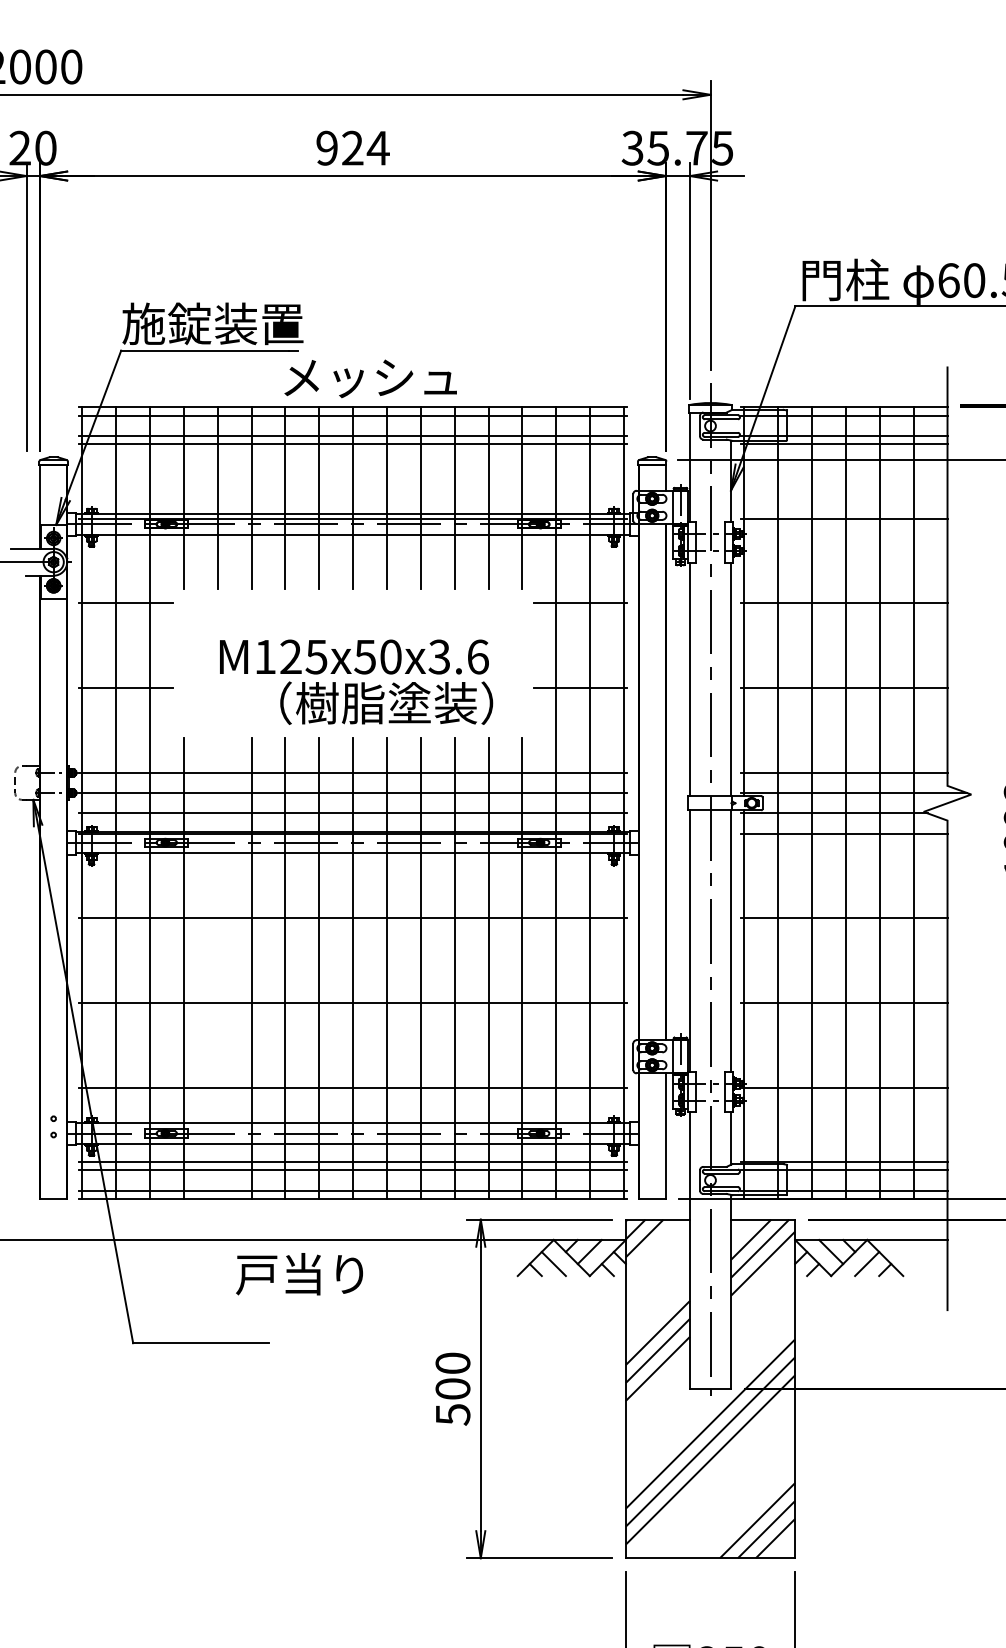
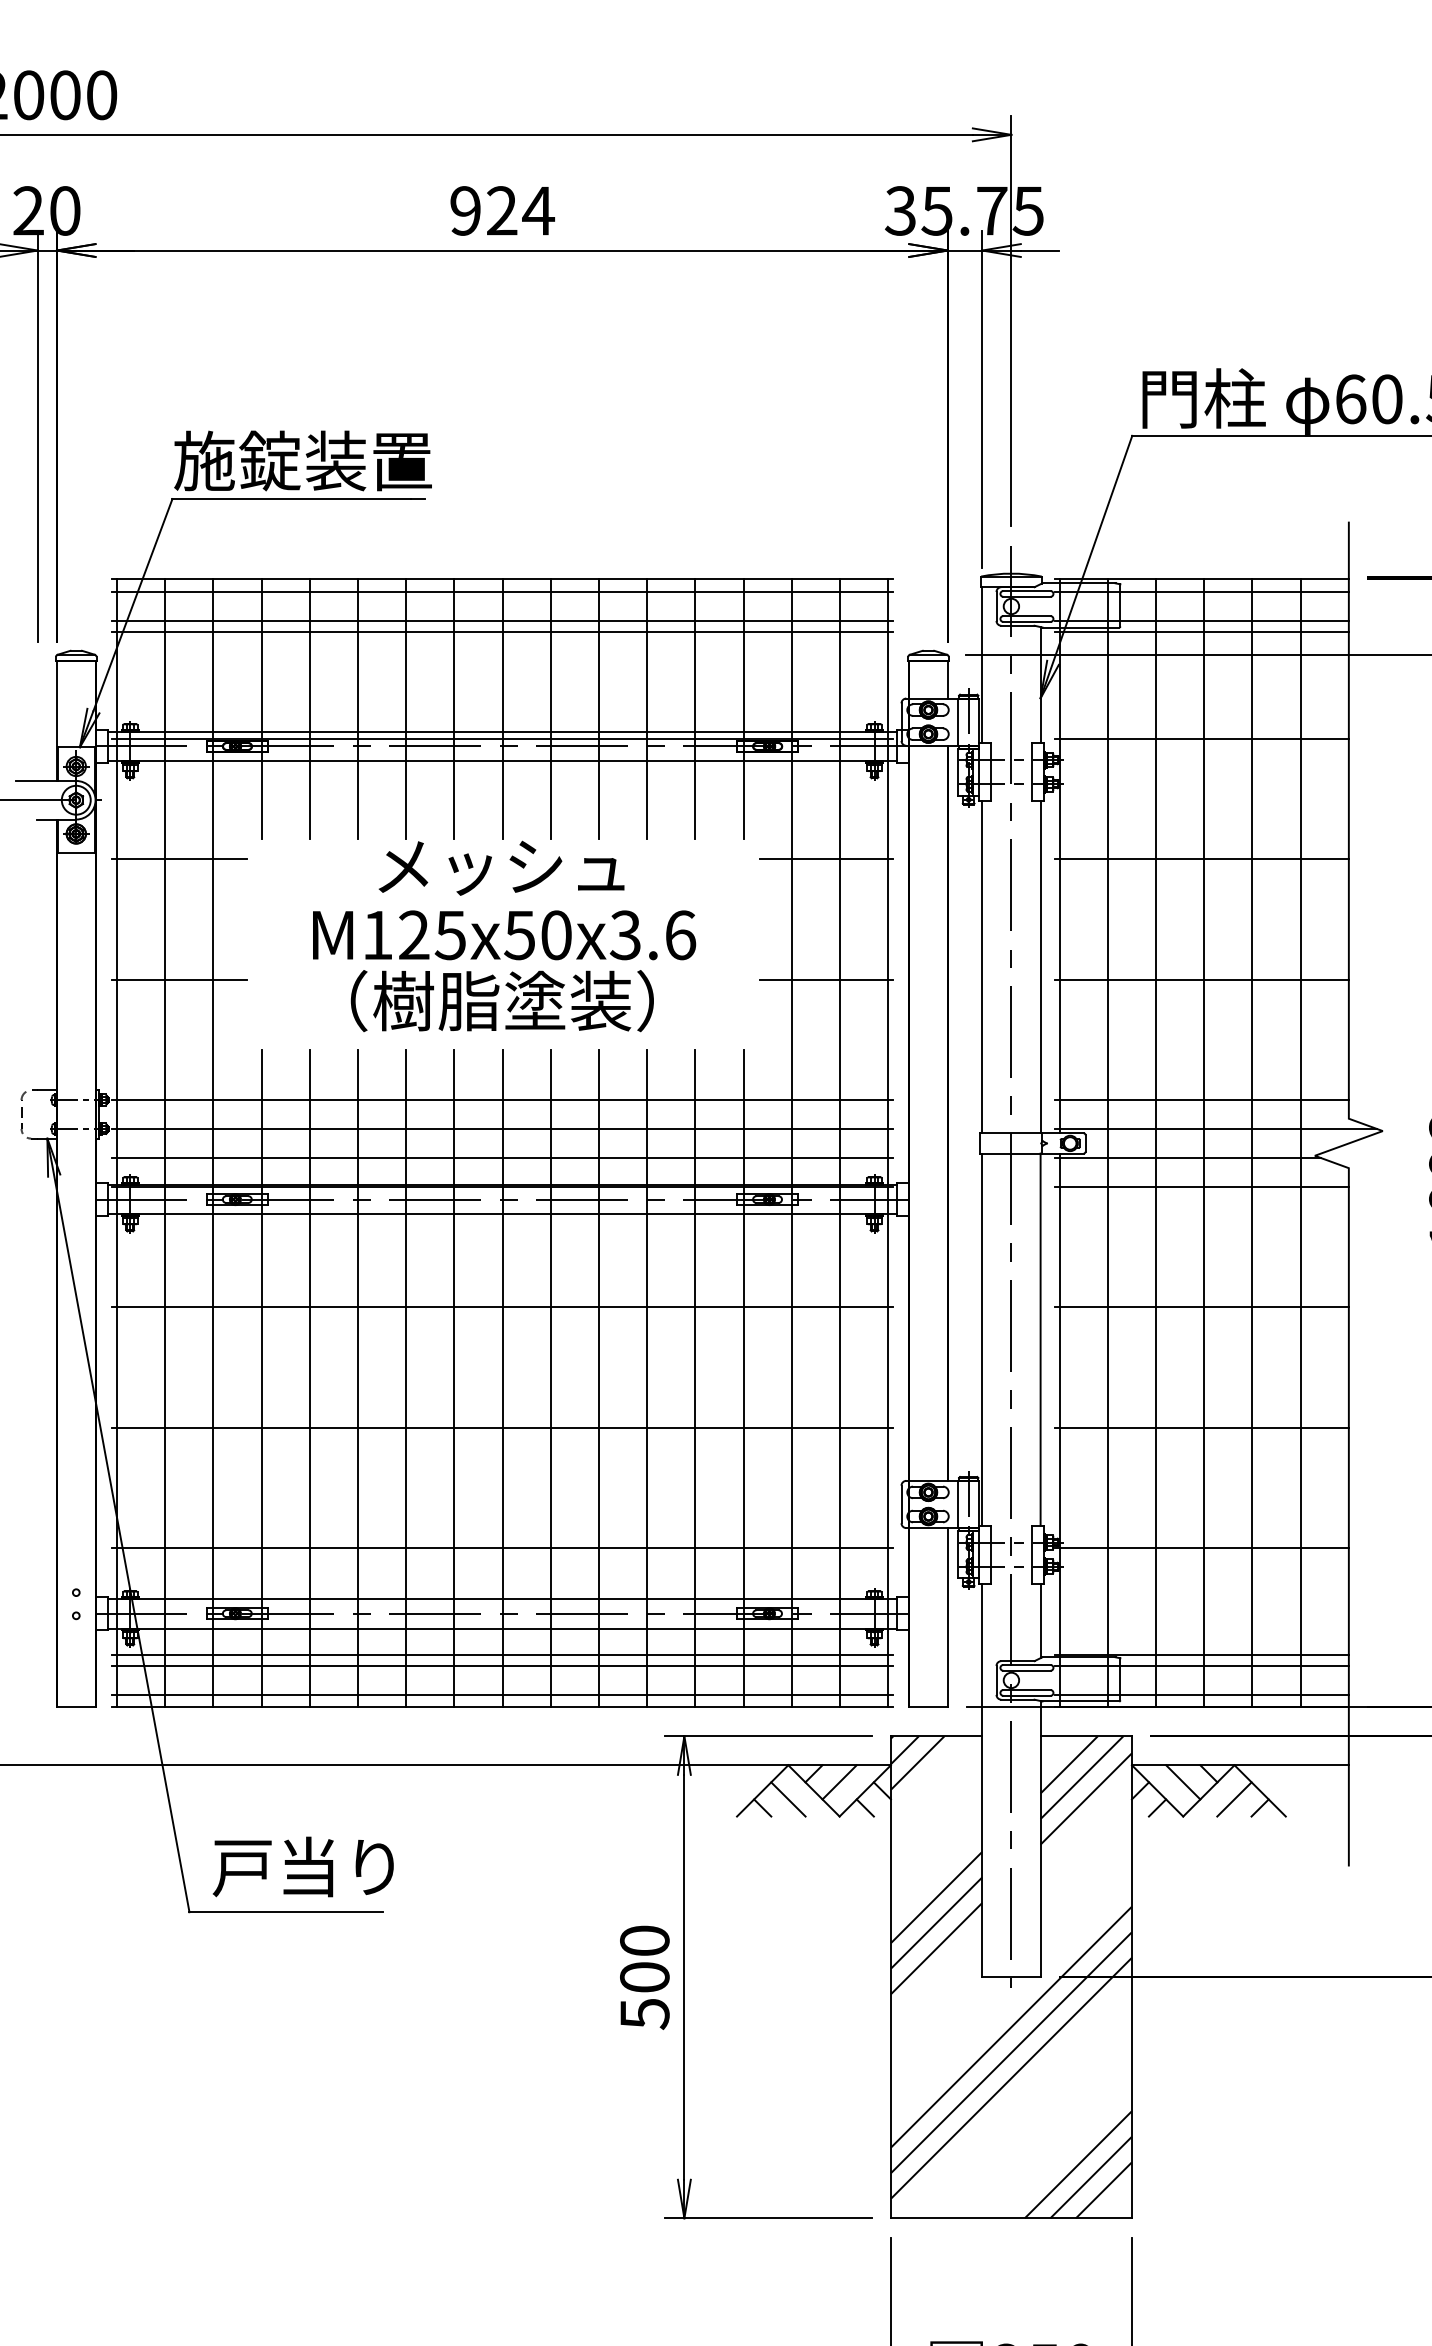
text: (370, 378) -> (501, 867), moved
text: (386, 703) -> (501, 1001), moved
line: (217, 968) -> (309, 1378), added
text: (298, 1273) -> (302, 1866), moved

